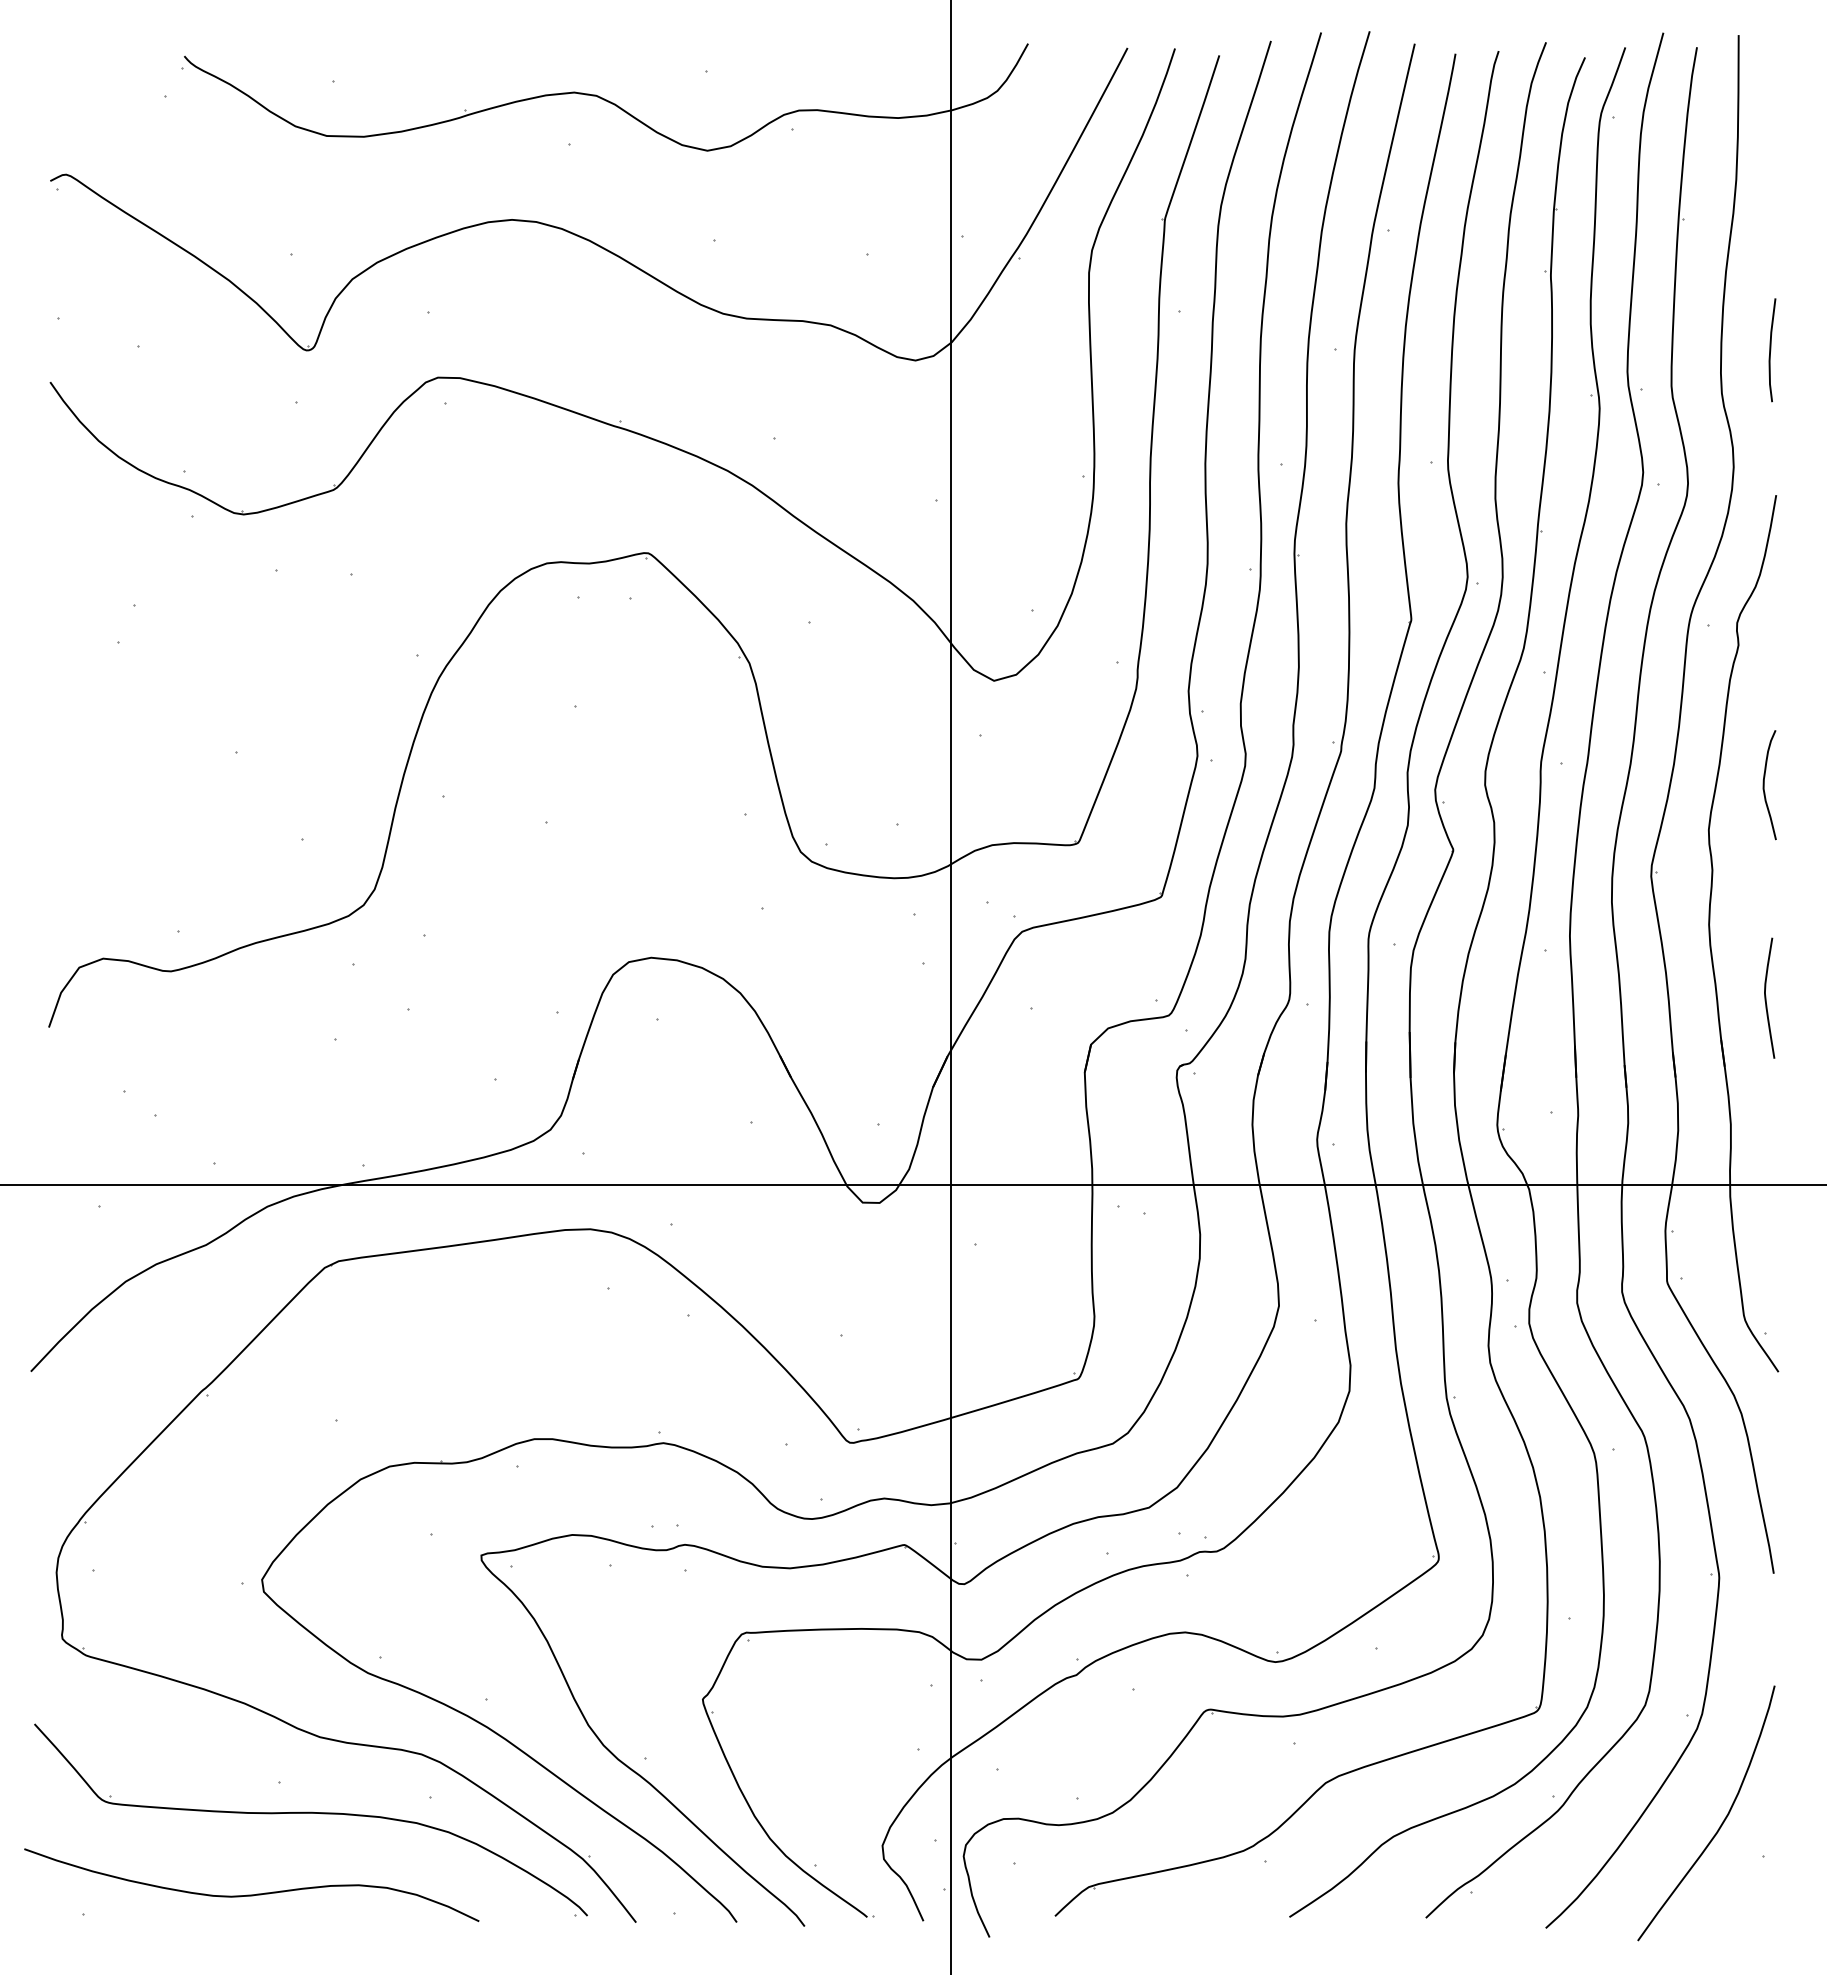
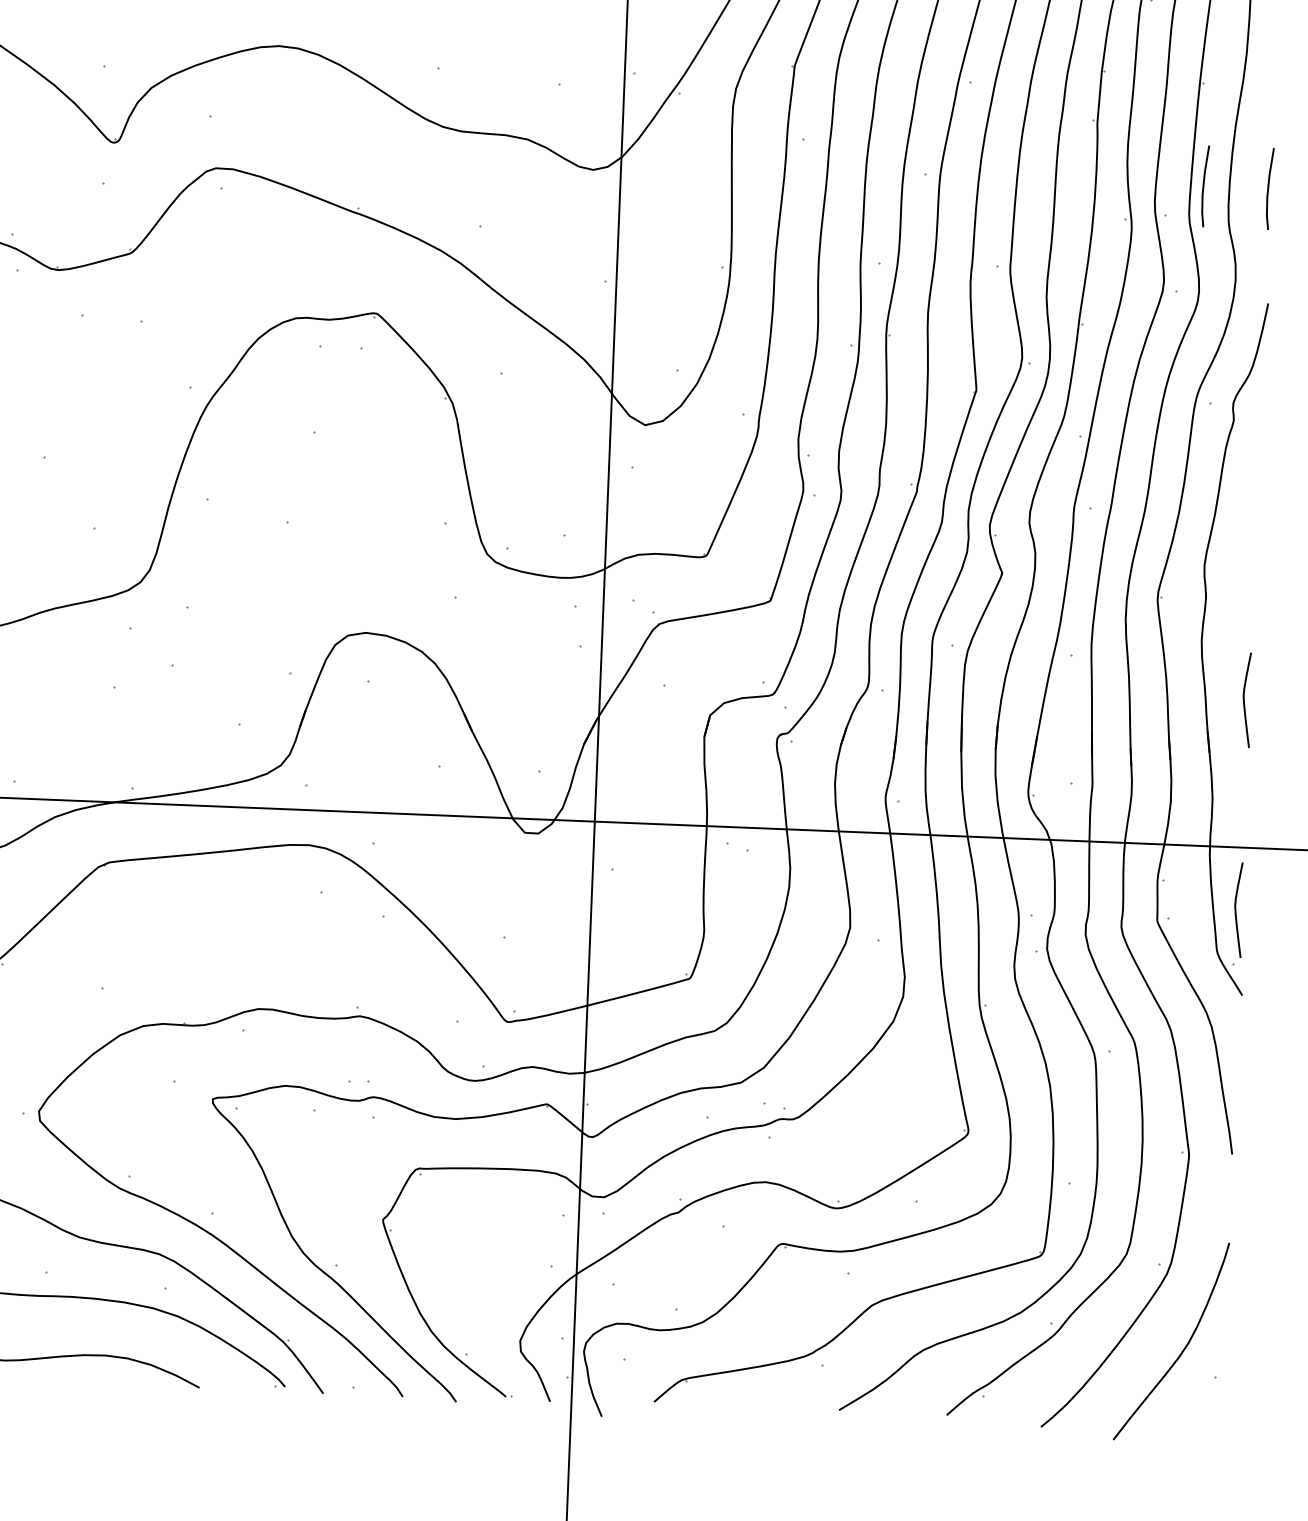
line: (1689, 350) -> (1204, 186), added
curve: (1764, 785) -> (1249, 532), removed
curve: (1766, 1263) -> (1236, 909), added

